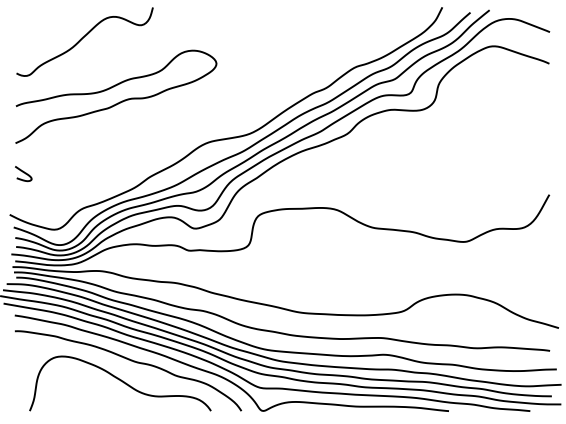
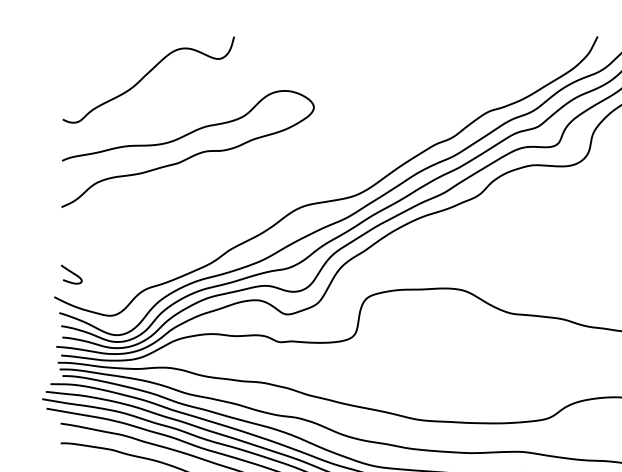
curve: (23, 173) -> (71, 274), moved

